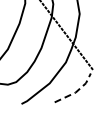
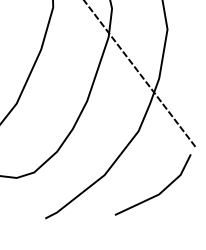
line: (76, 91) -> (160, 192), dashed -> solid

